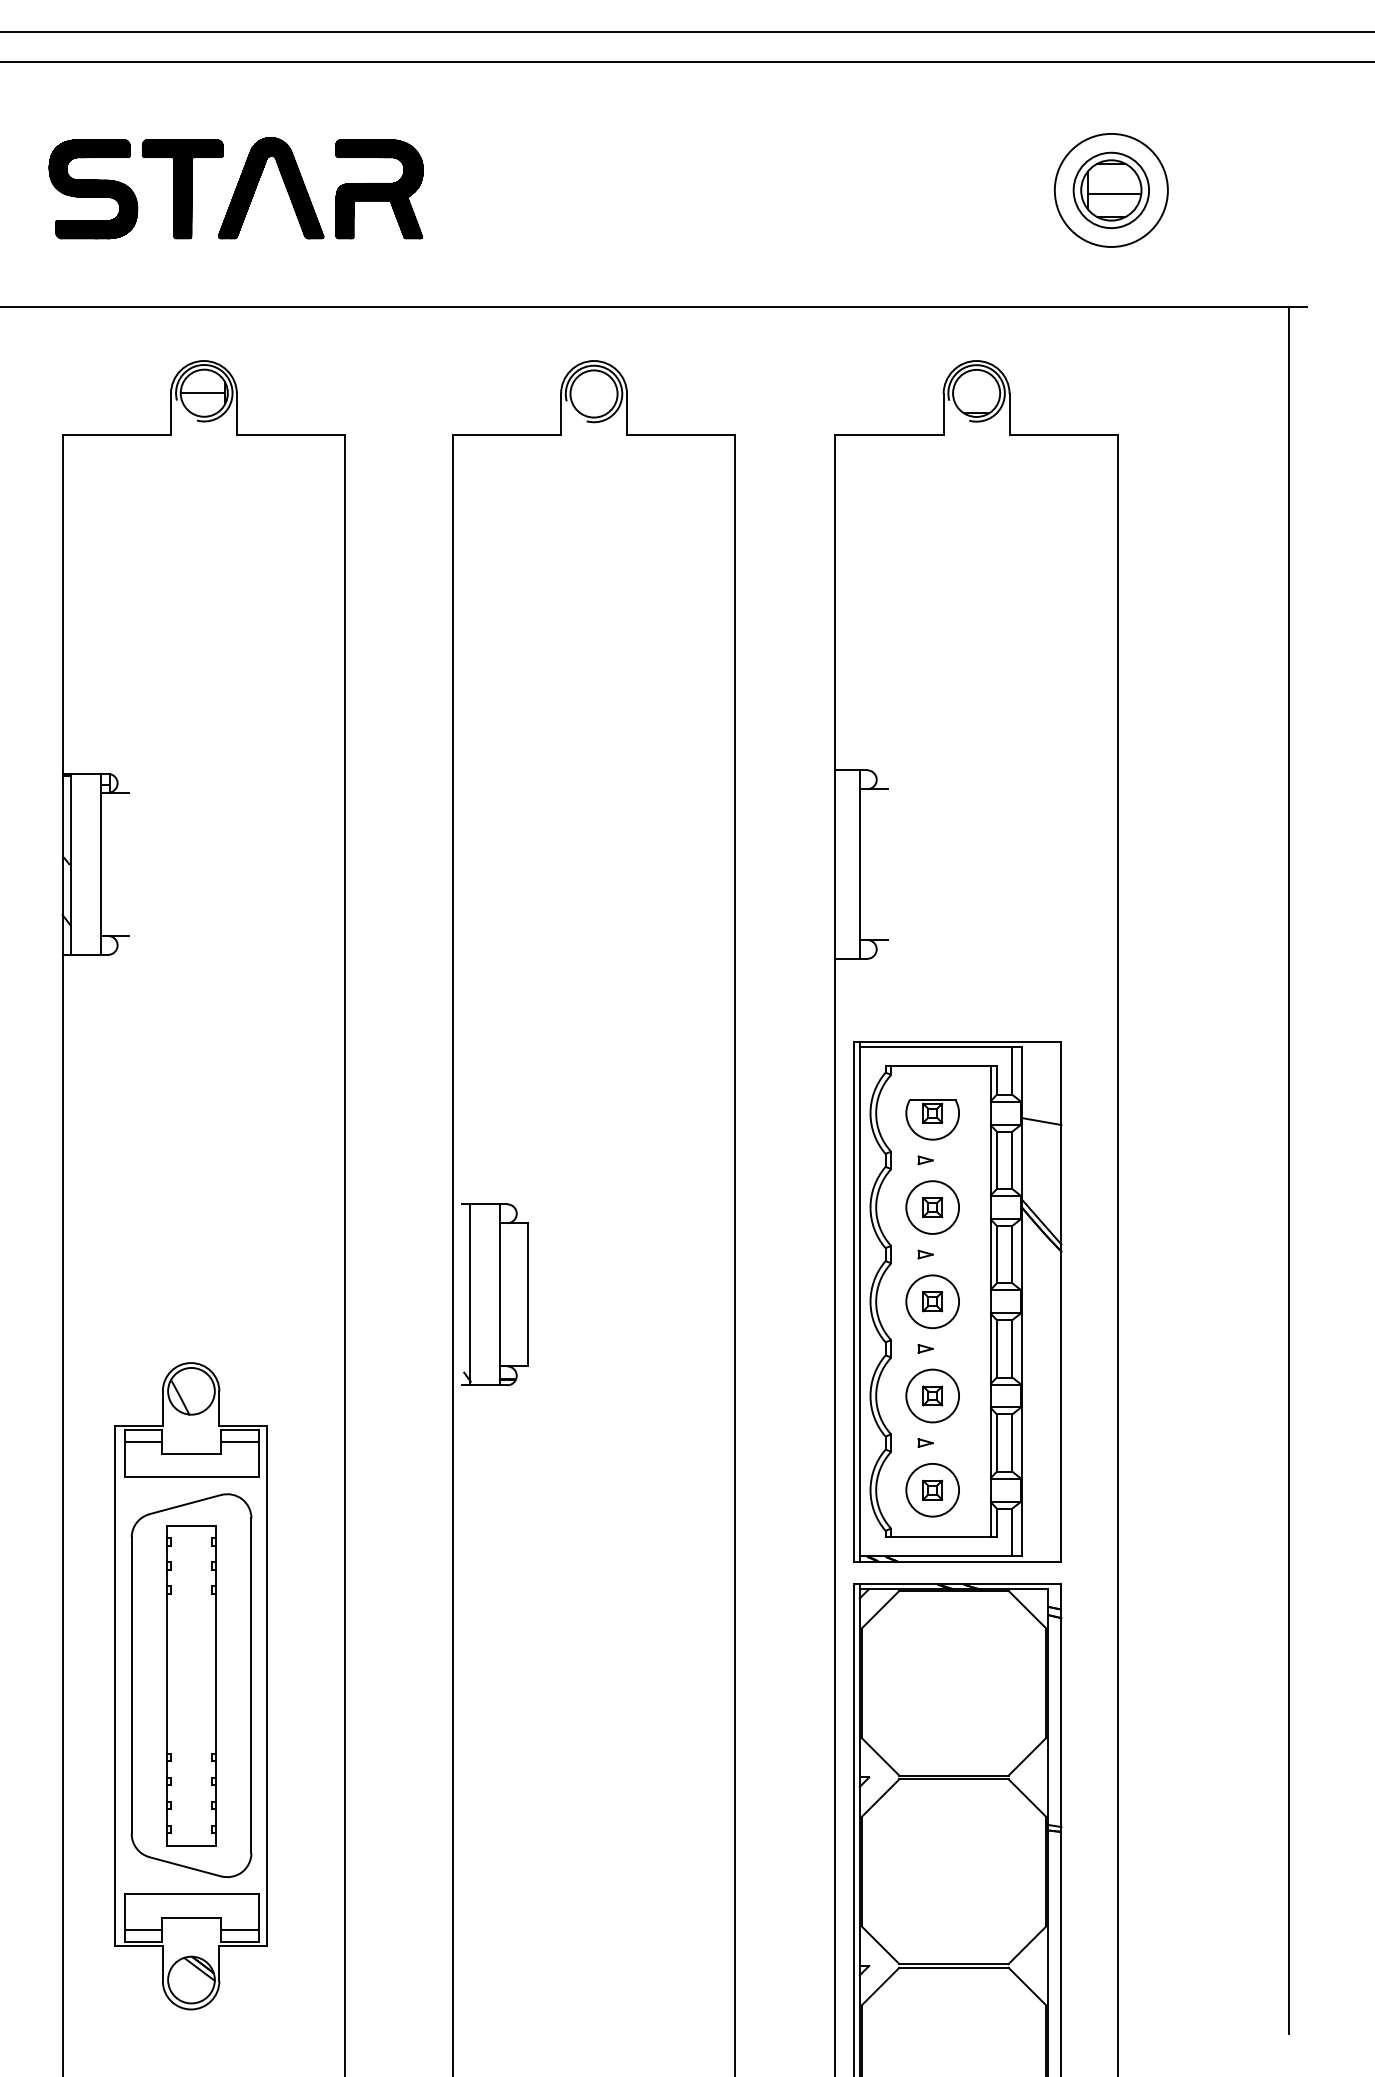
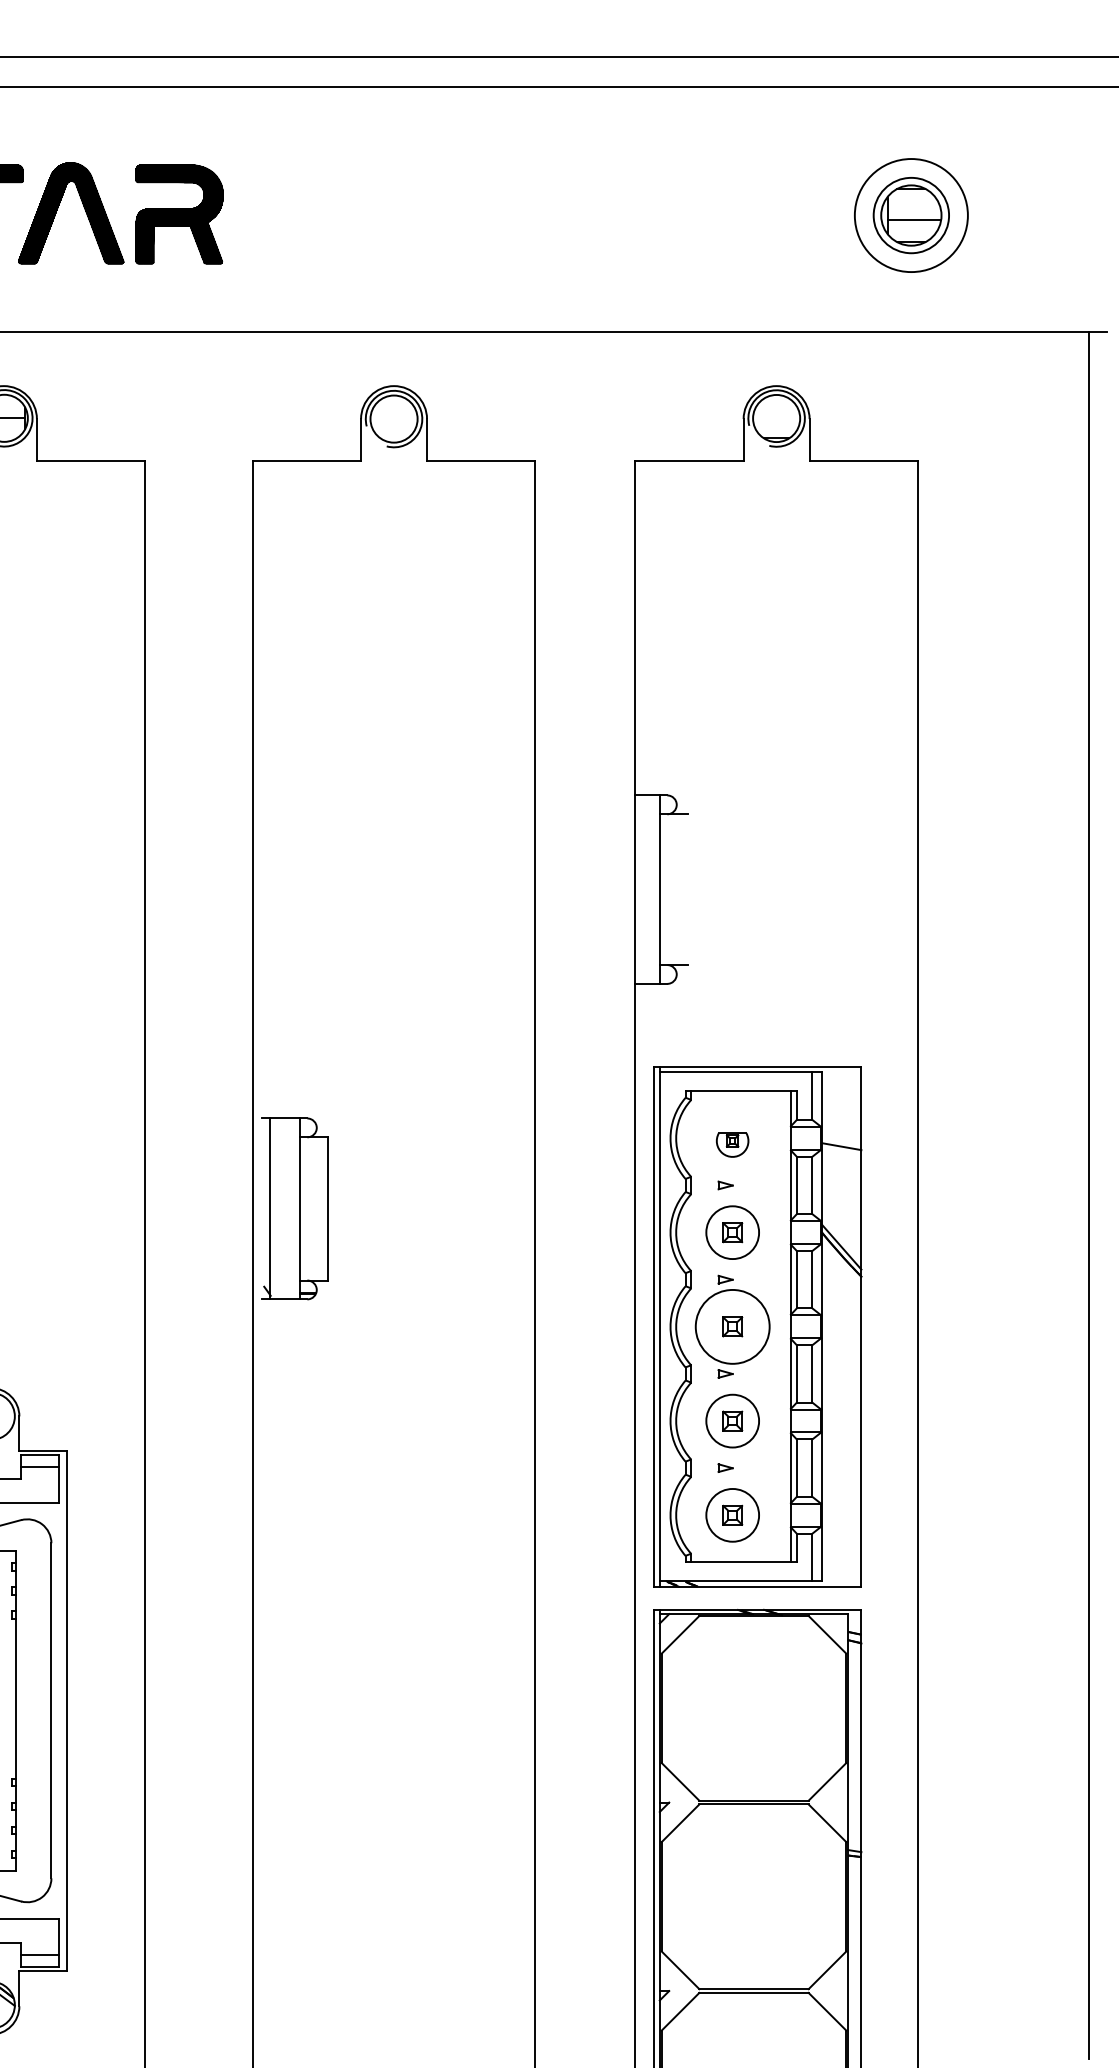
part: (932, 1119) -> (732, 1144), size x0.6
part: (494, 1294) -> (294, 1208), moved
circle: (932, 1301) -> (732, 1326), size x1.4

